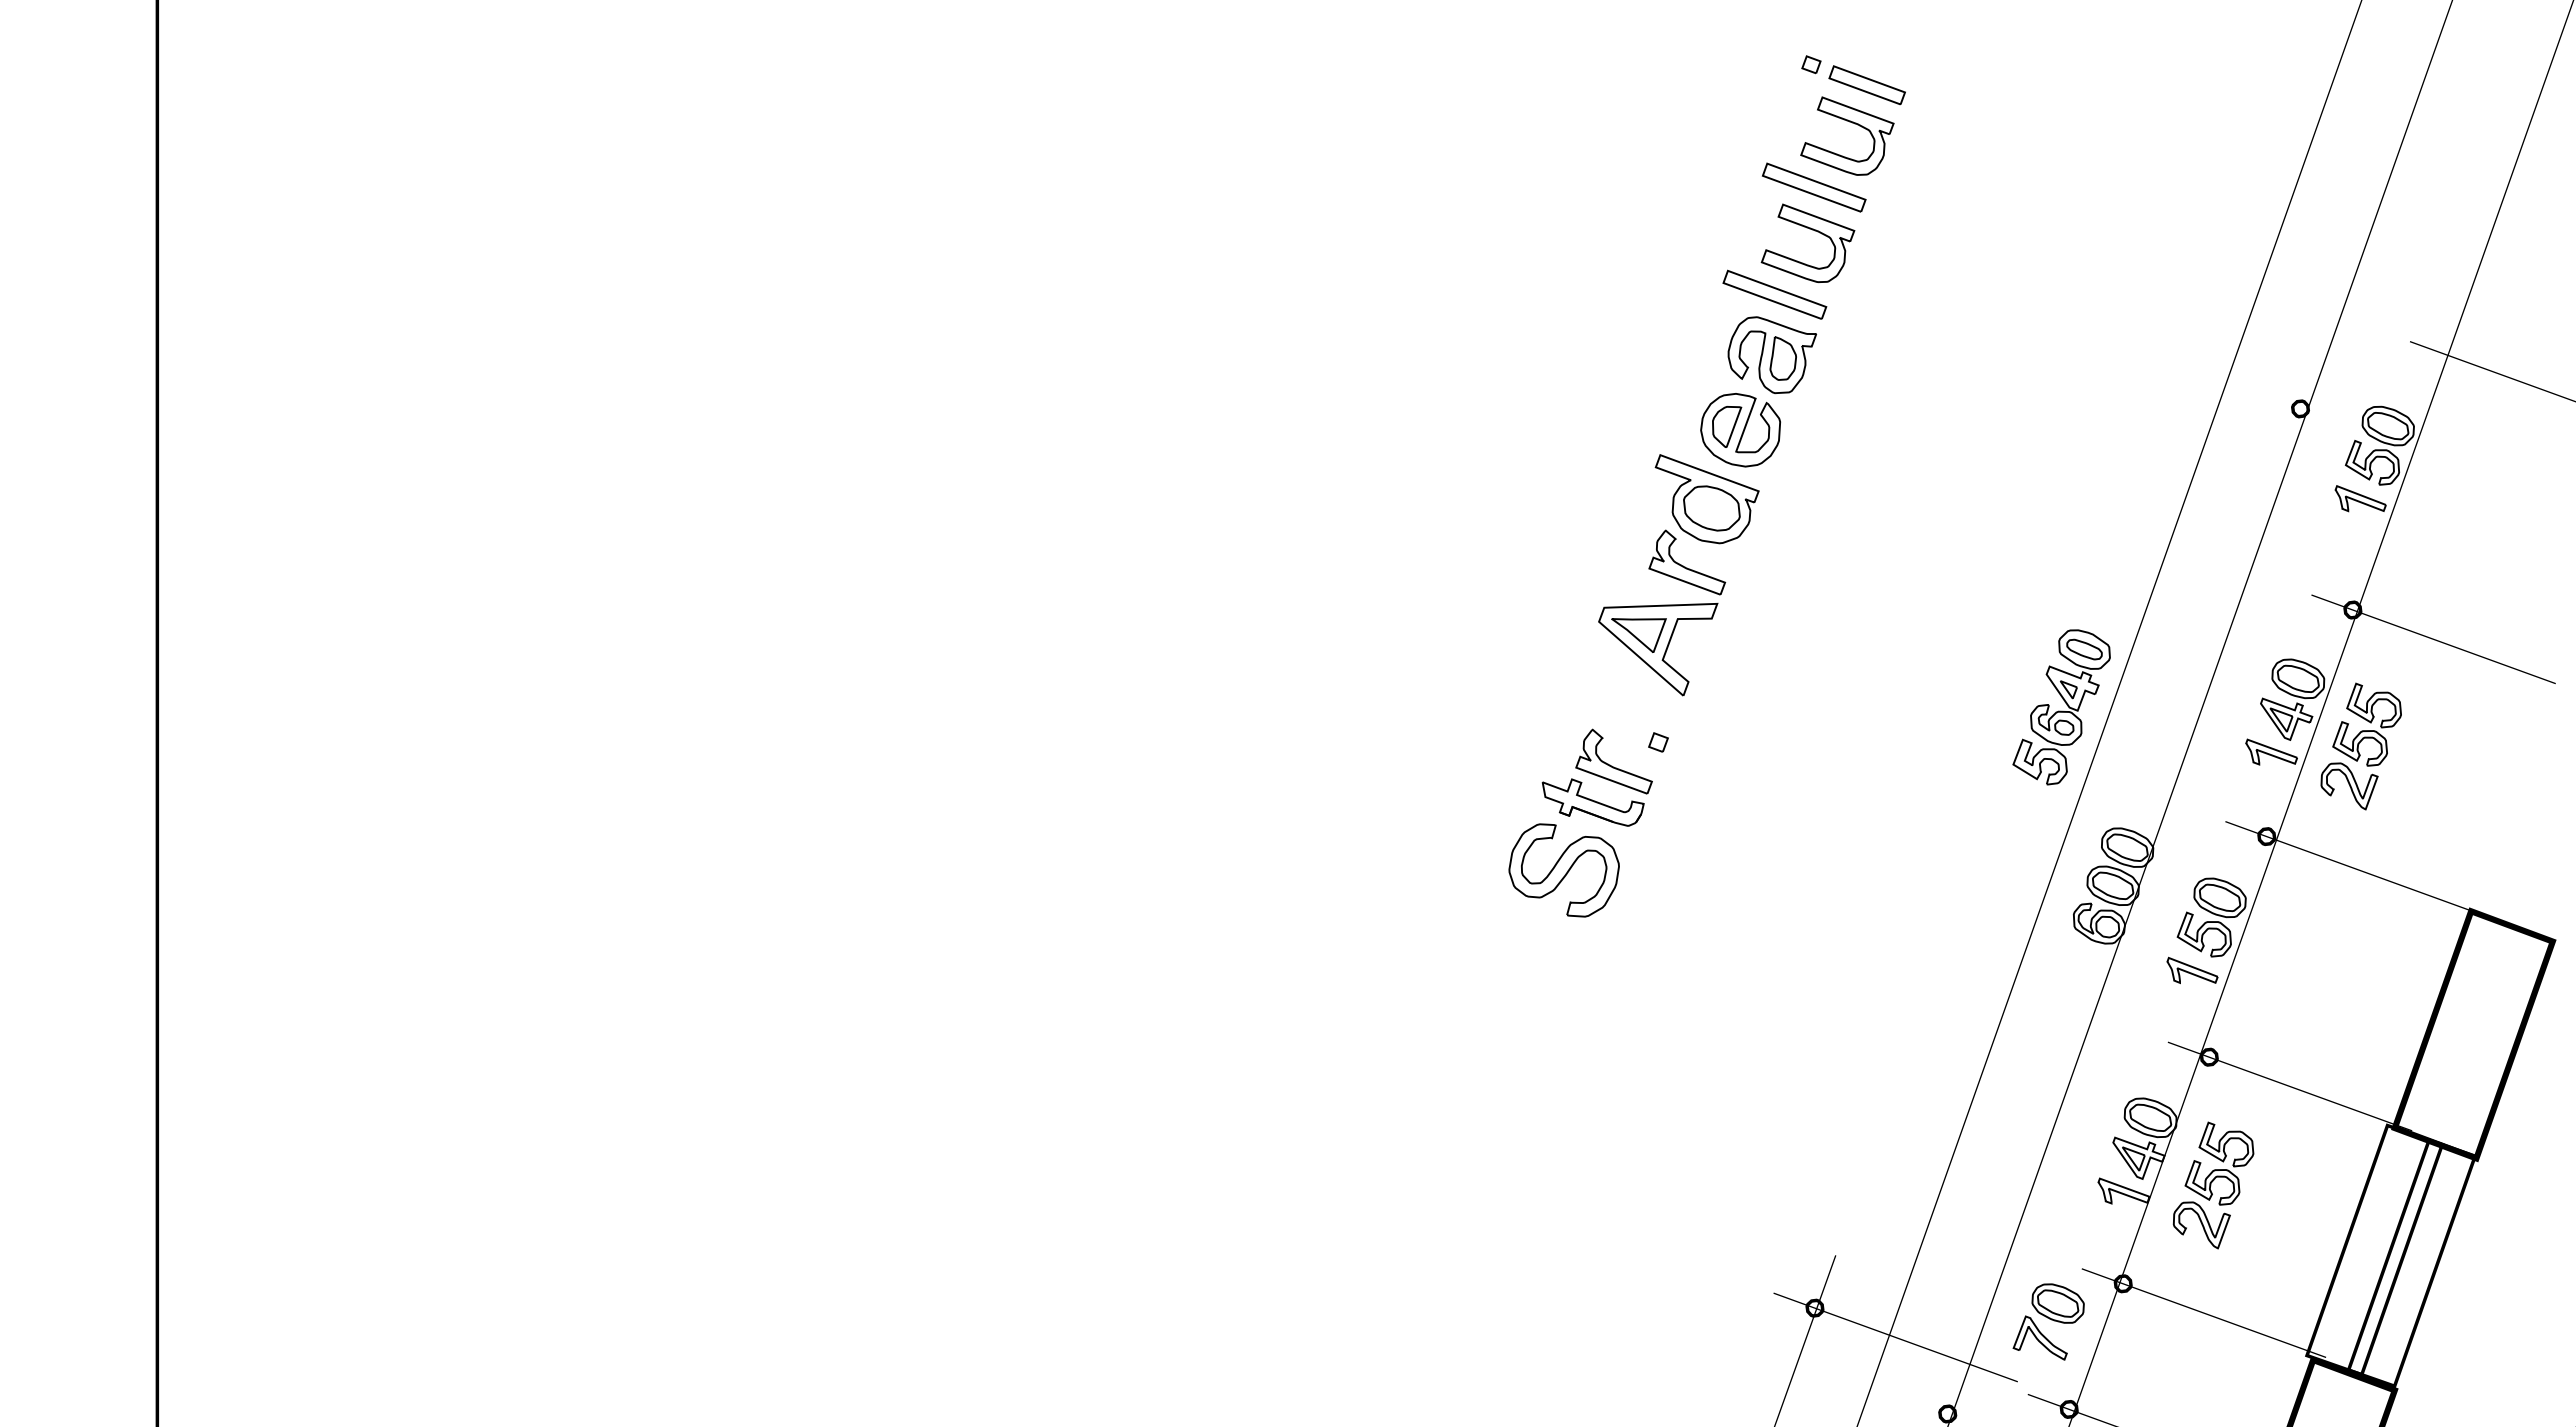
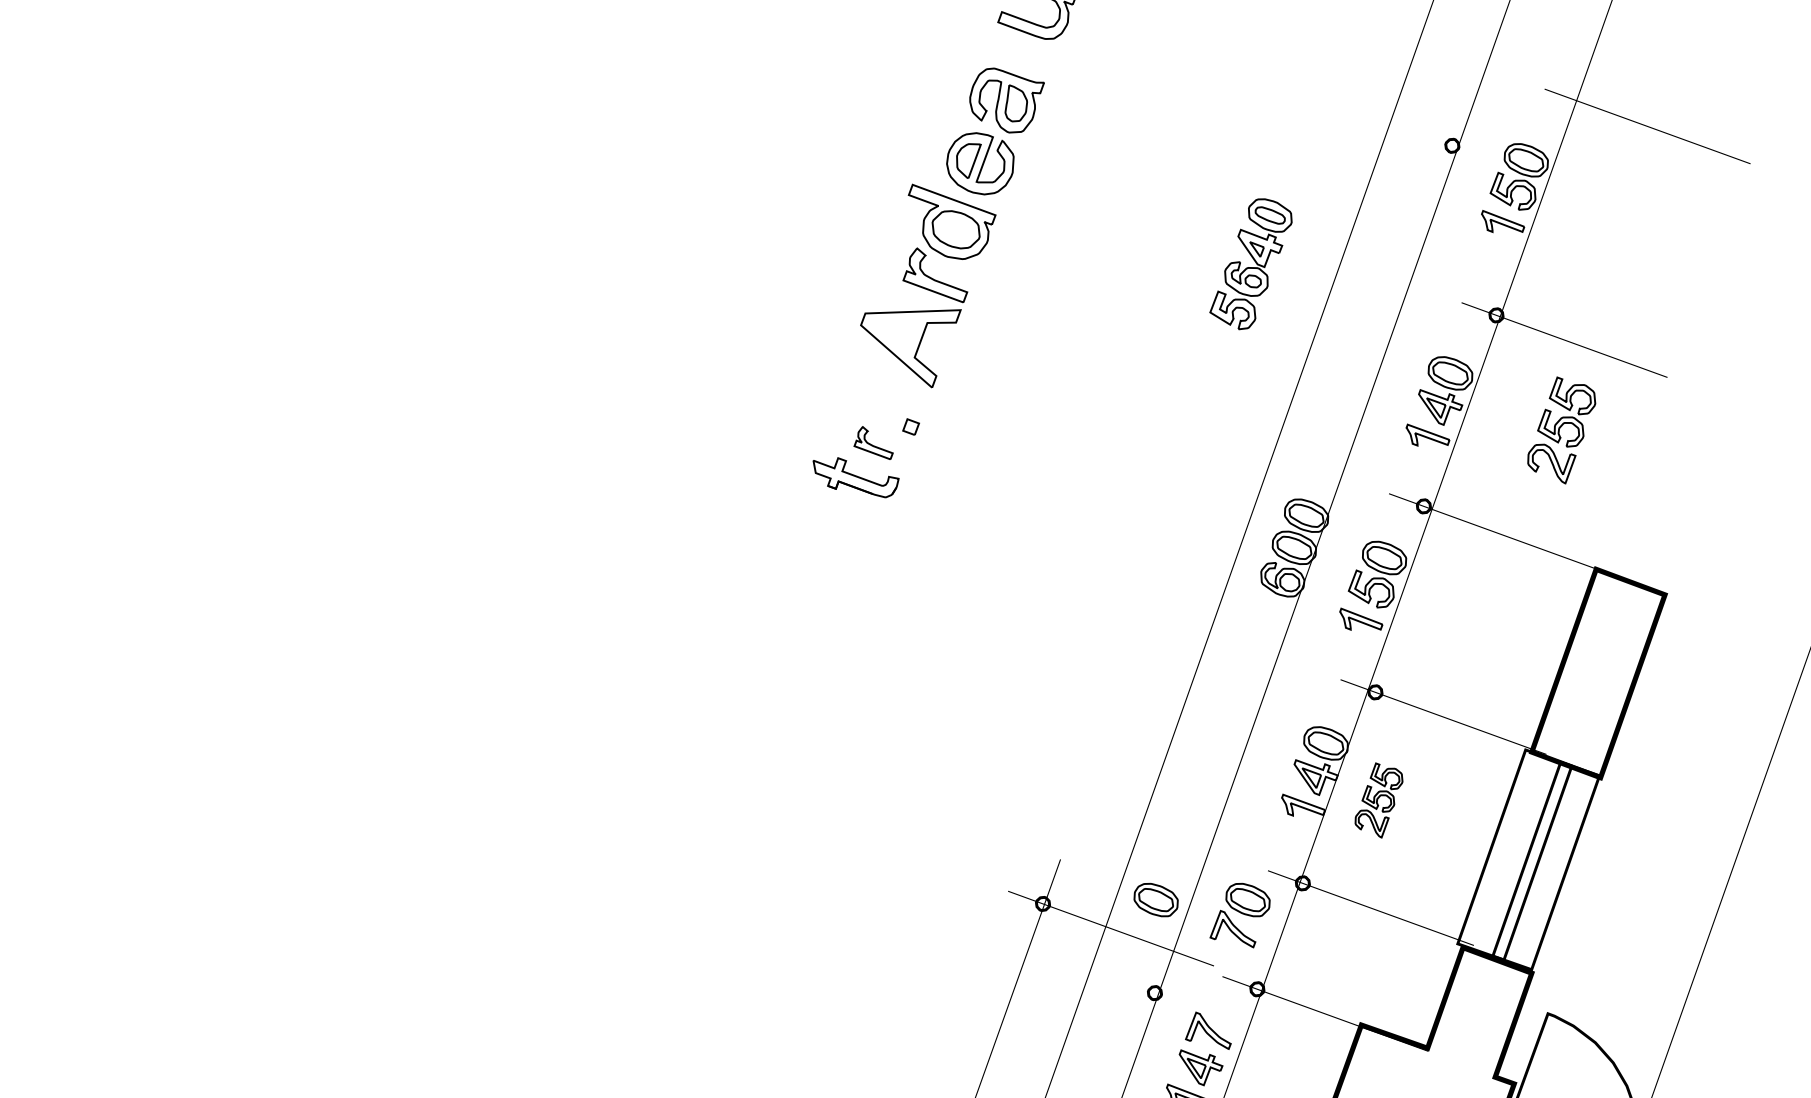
part: (1774, 294) -> (1008, 49), removed
part: (1638, 635) -> (894, 336), removed
part: (2061, 707) -> (1250, 264), moved
part: (2360, 746) -> (1561, 430), moved
part: (1613, 761) -> (873, 443), size x0.6
part: (1563, 870) -> (831, 534), removed
part: (2213, 1185) -> (1378, 800), size x0.7
part: (1948, 1303) -> (1155, 899), added

